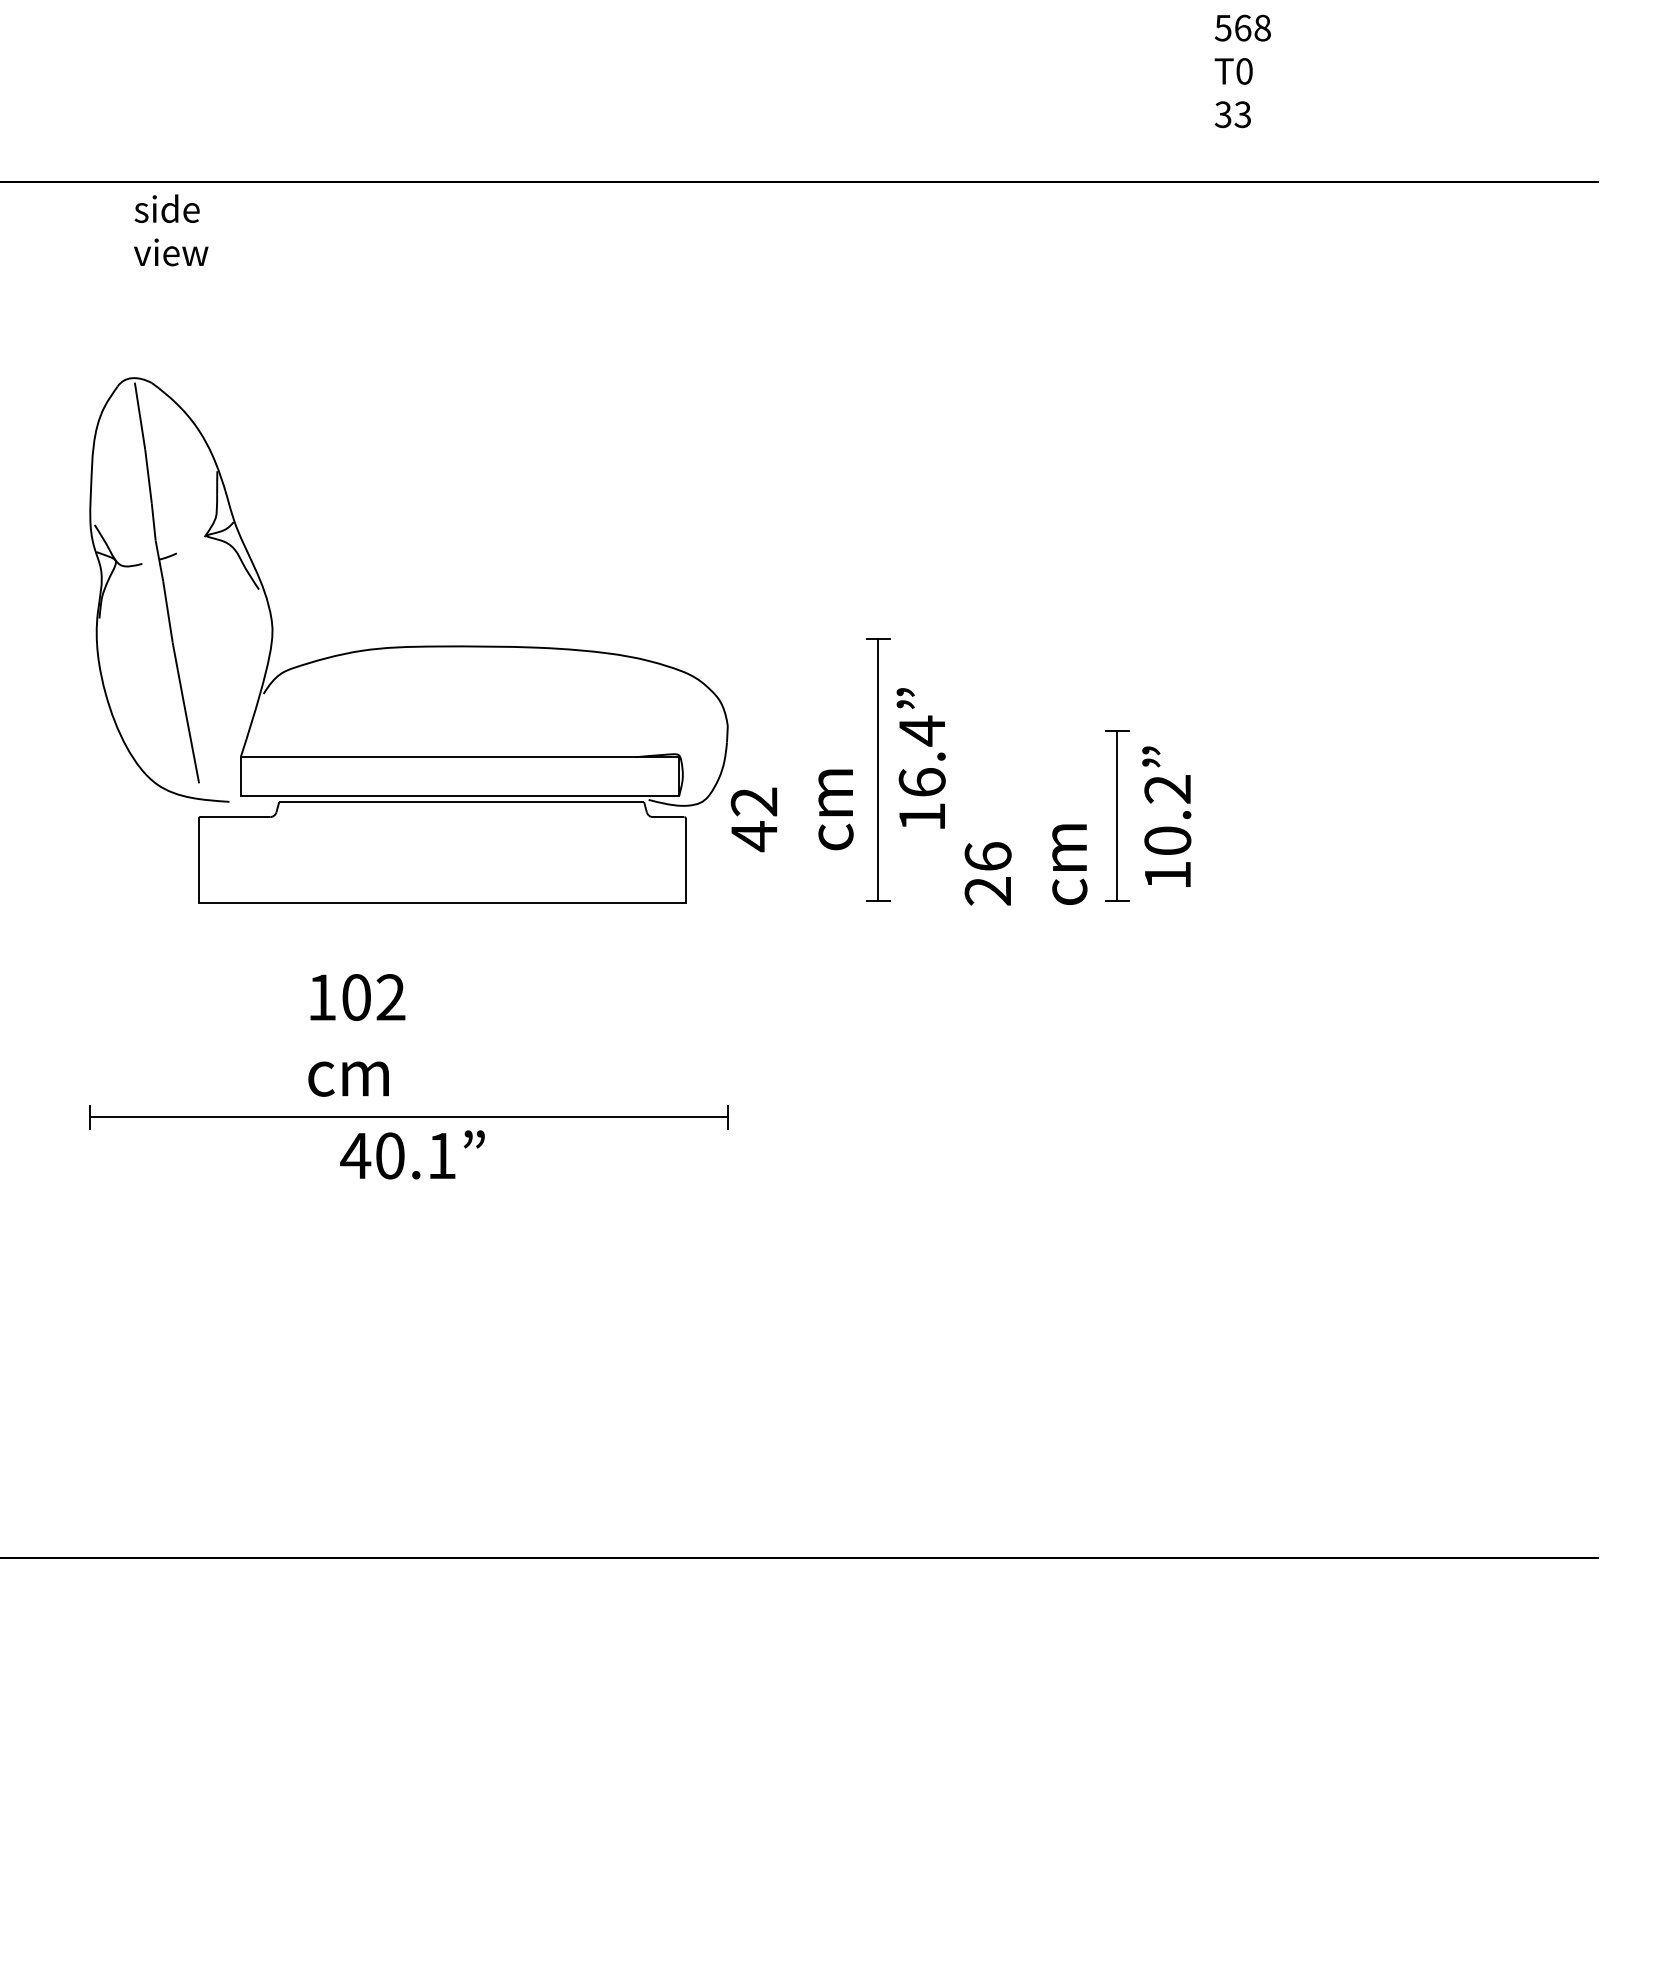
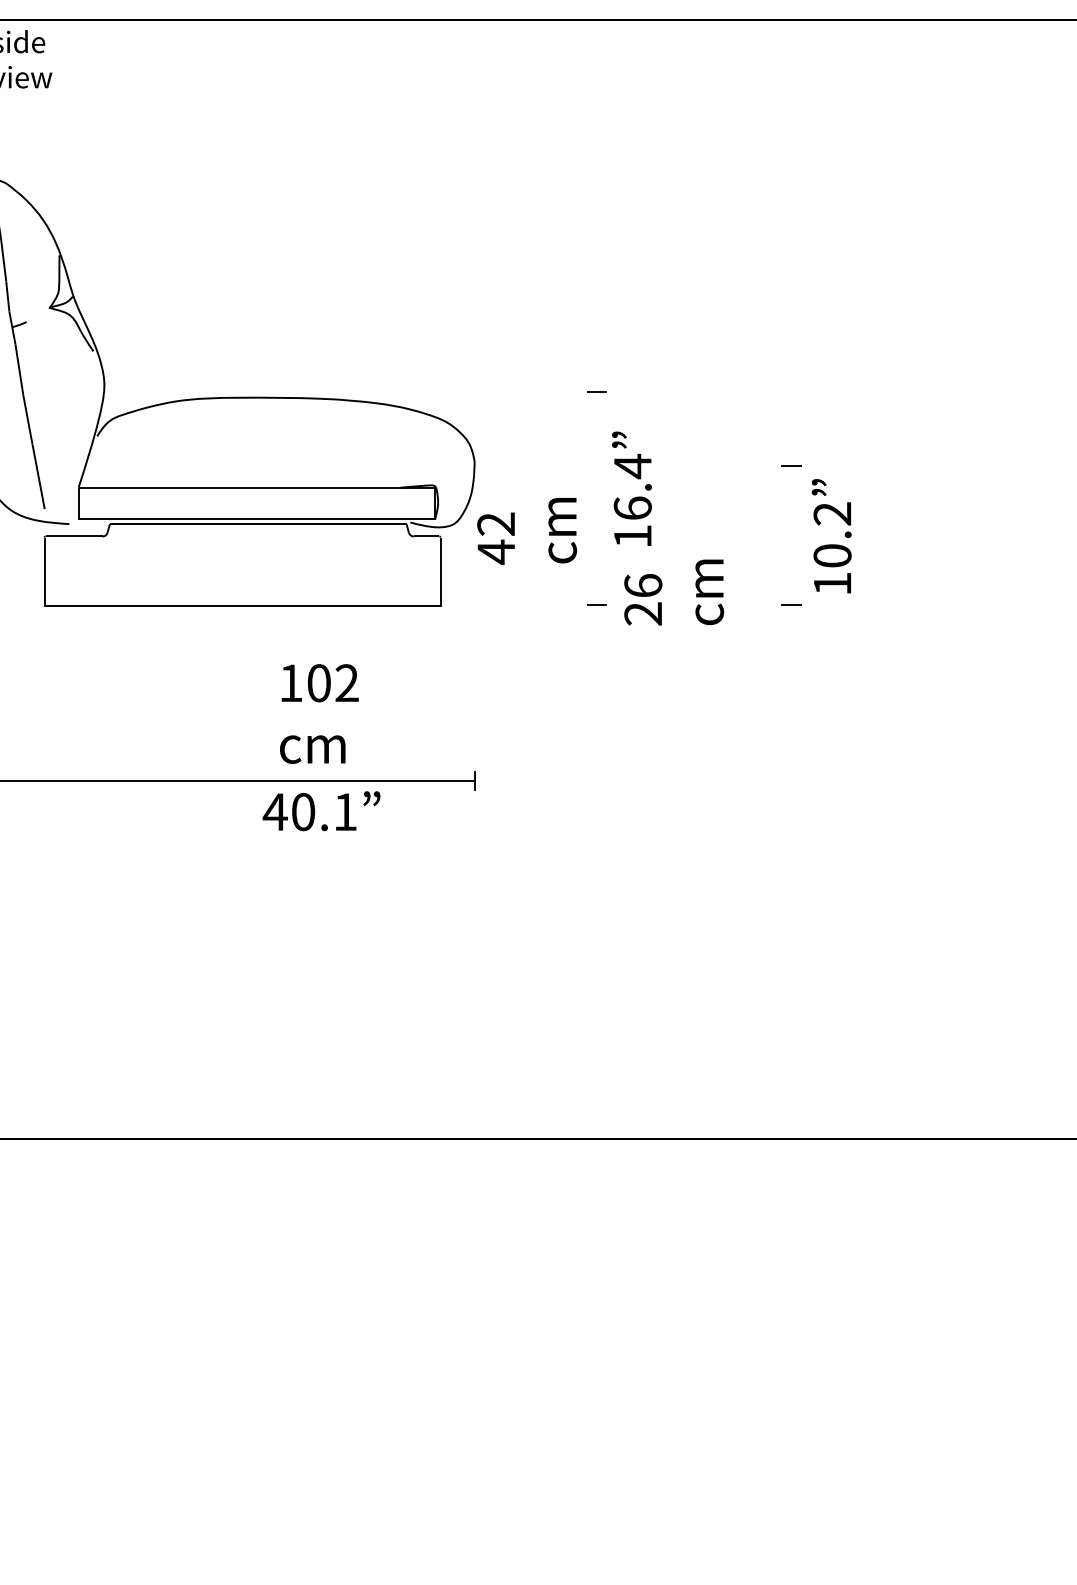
line: (878, 769) -> (597, 497), removed
line: (1117, 815) -> (791, 535), removed
text: (1025, 864) -> (673, 592), moved
text: (356, 1035) -> (319, 714), moved
text: (412, 1154) -> (321, 810), moved

